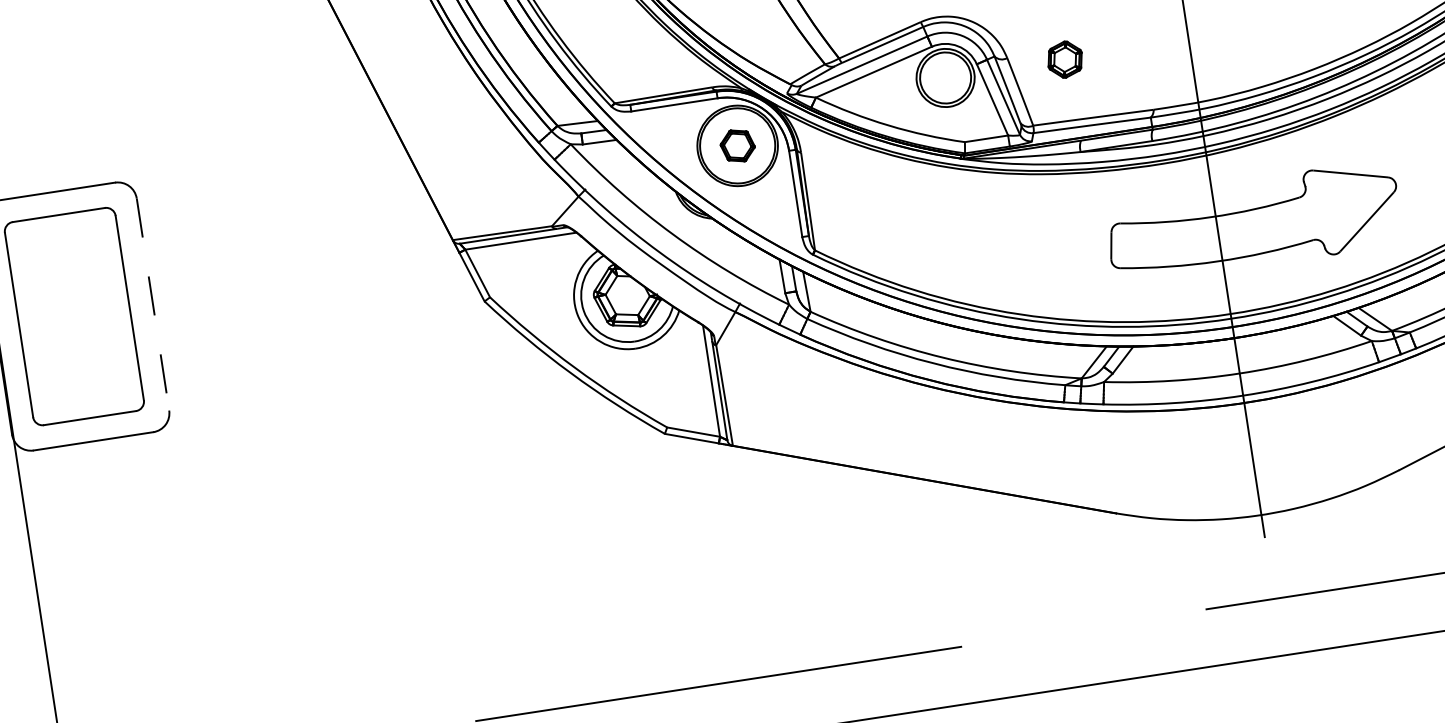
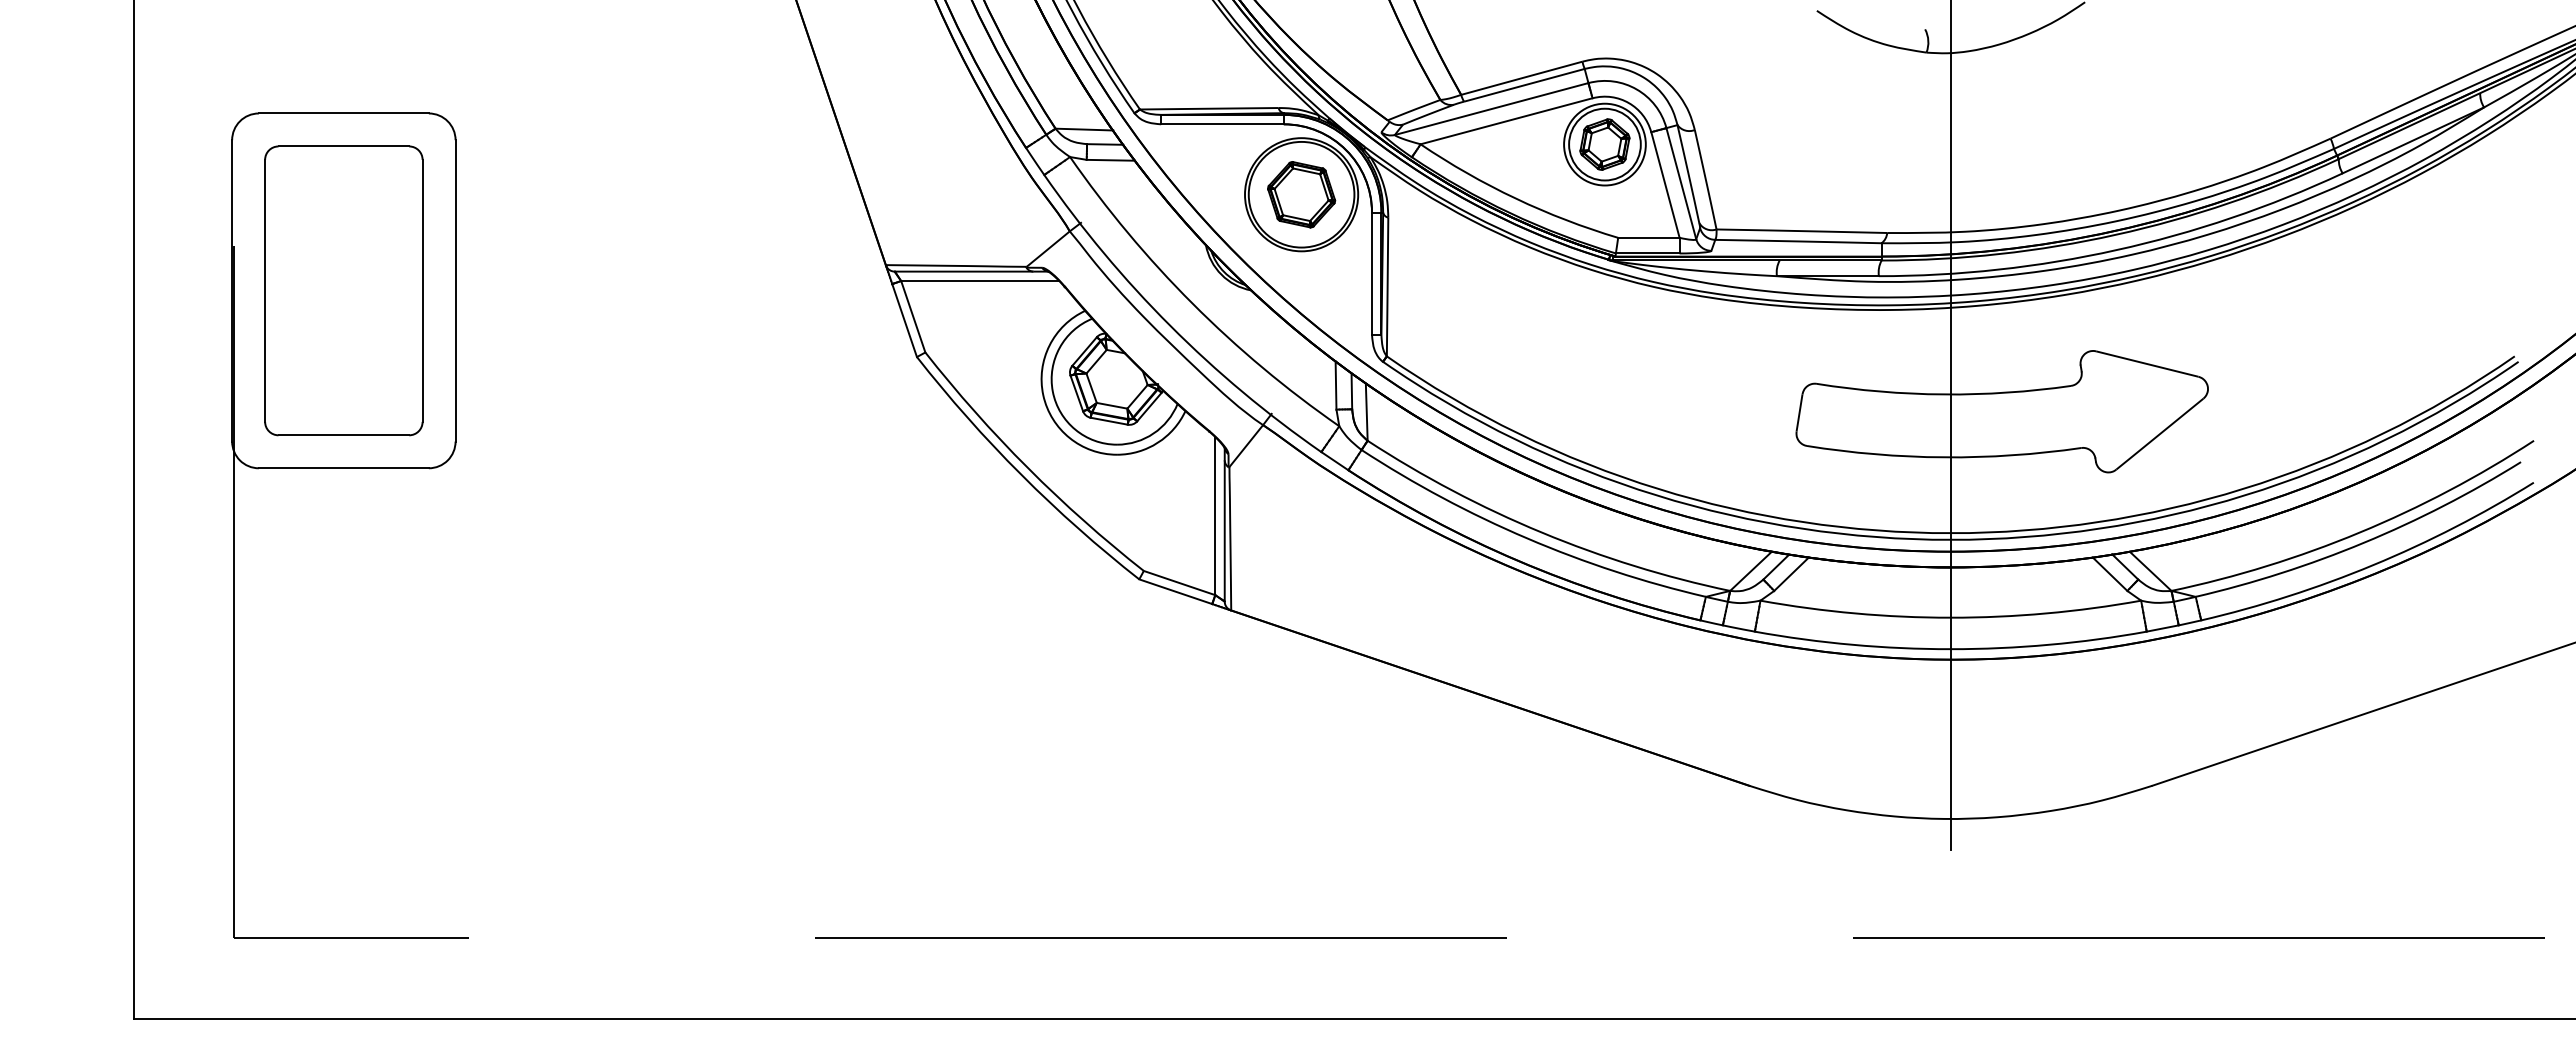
part: (1064, 59) -> (1604, 144), moved
part: (737, 145) -> (1301, 194), size x1.43
line: (152, 304) -> (455, 290), dashed -> solid

